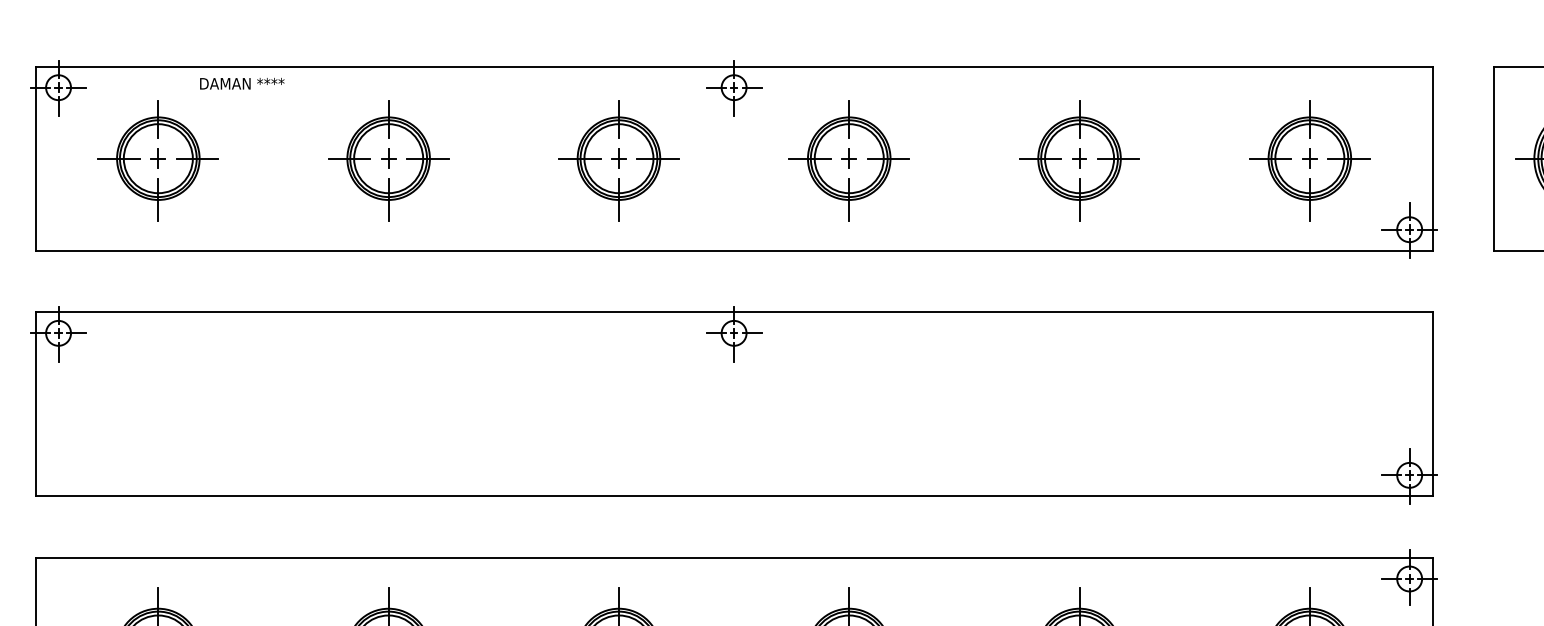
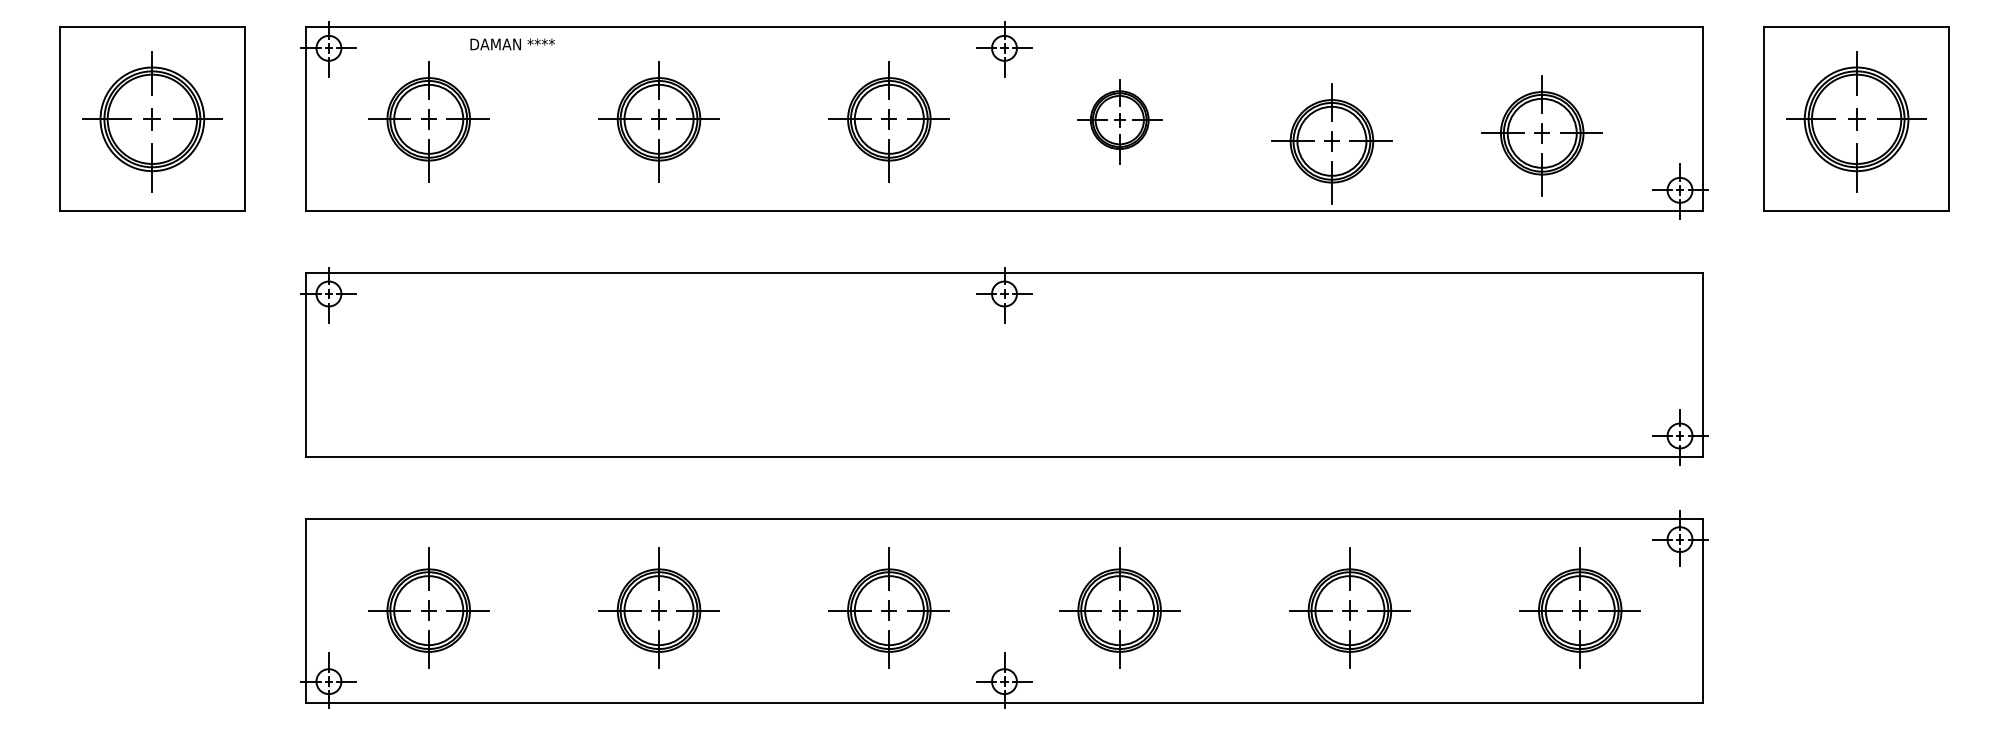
part: (849, 160) -> (1119, 121), size x0.7
part: (1079, 160) -> (1331, 143), moved
part: (1309, 160) -> (1541, 135), moved

